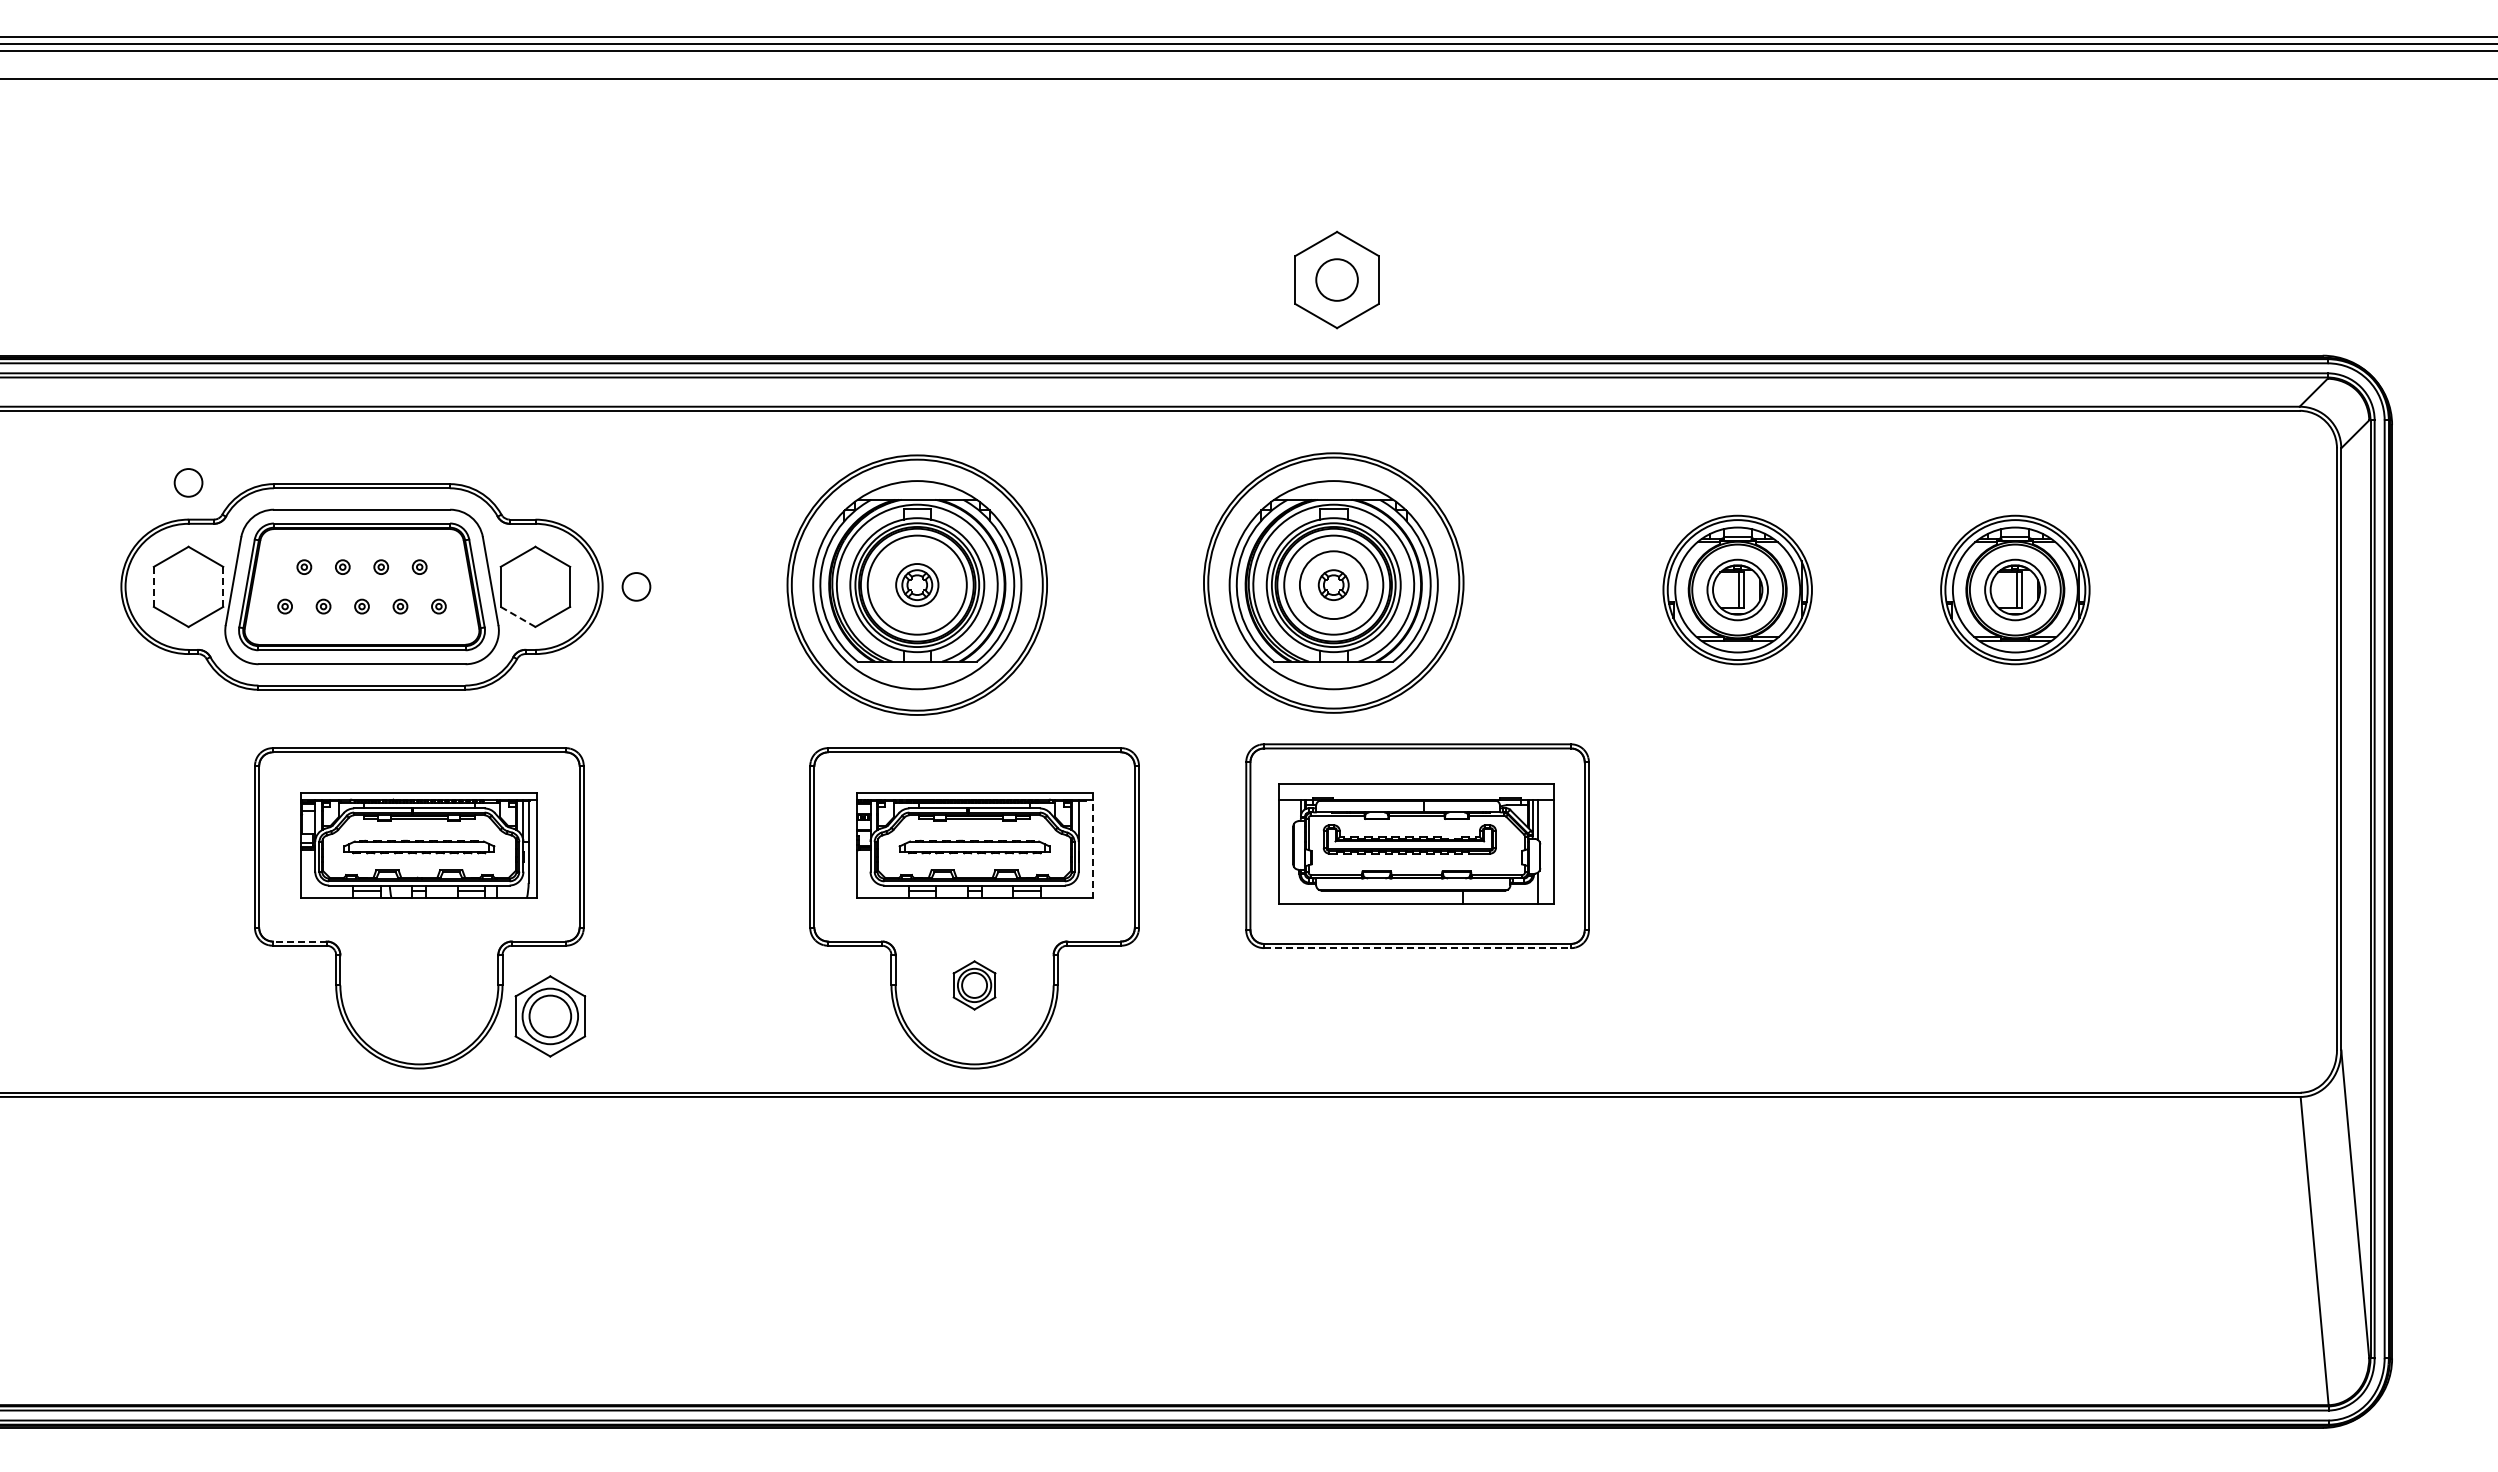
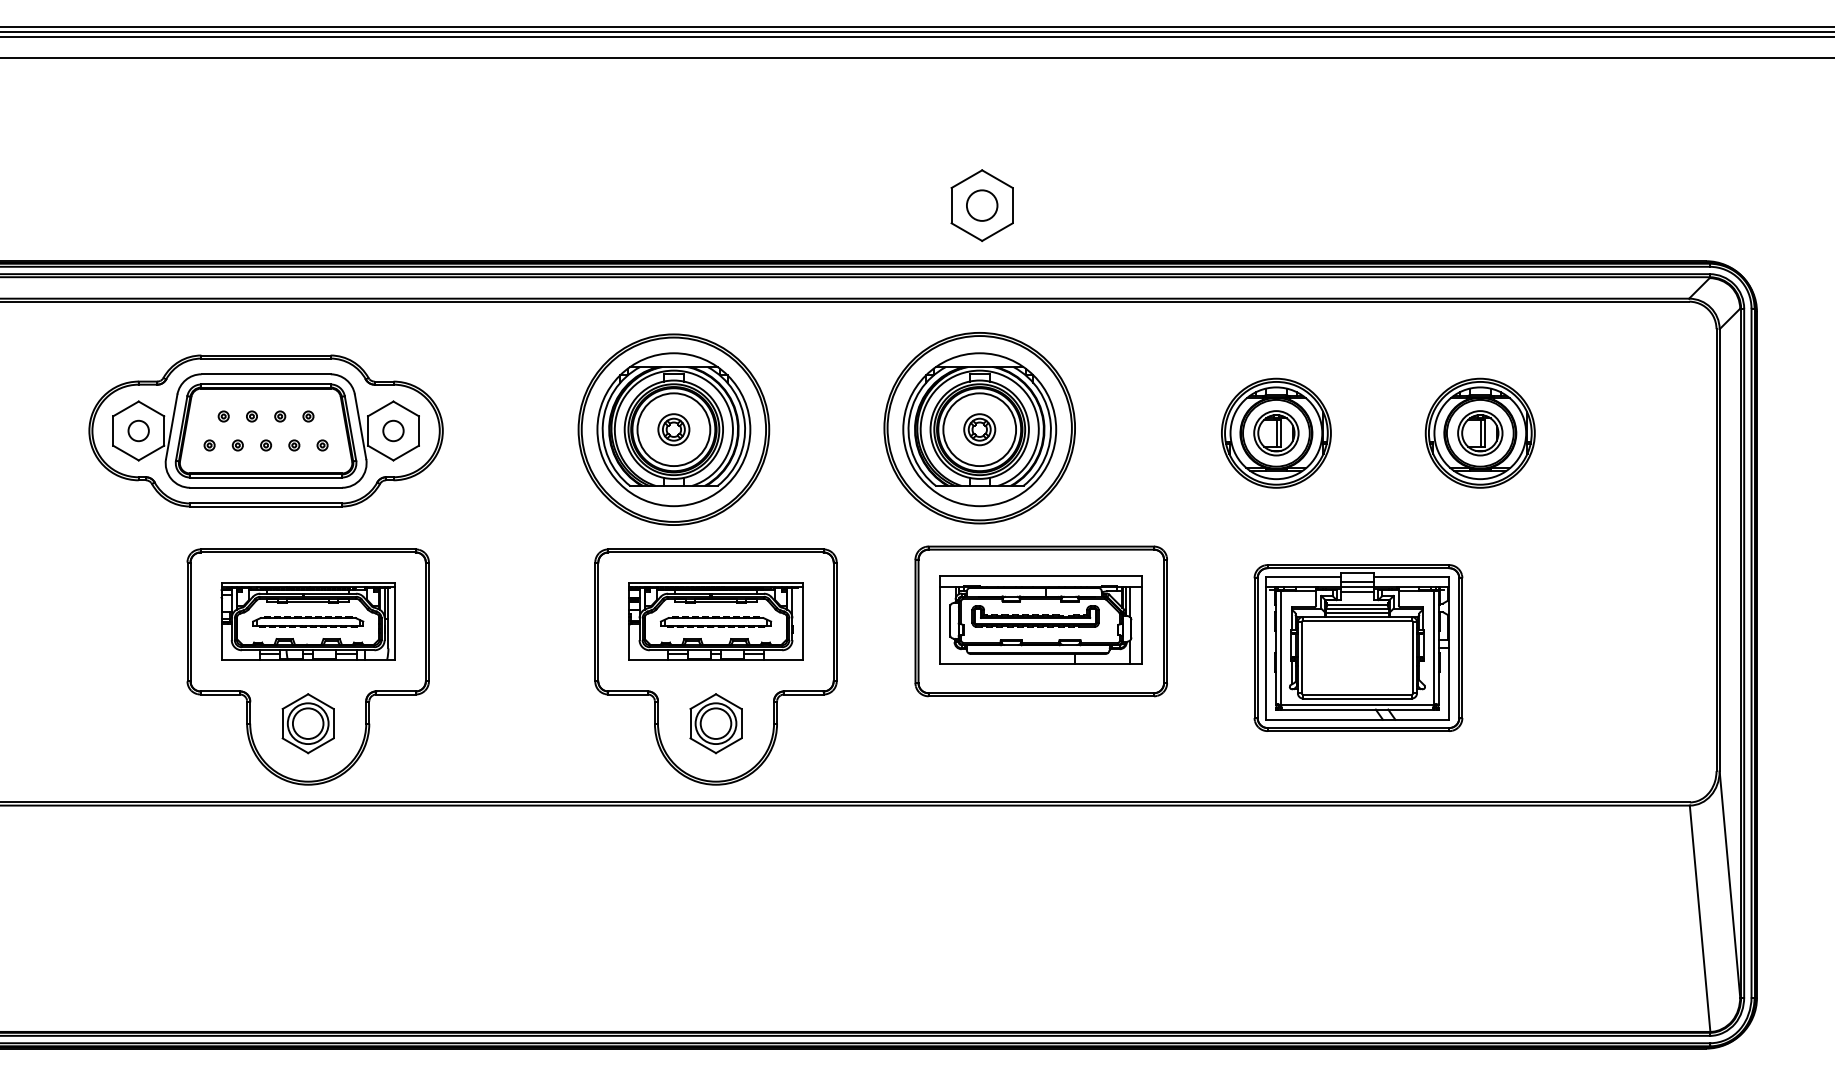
circle: (188, 482) -> (138, 430), moved
circle: (1333, 585) -> (979, 429), size x0.62
line: (223, 586) -> (164, 430), dashed -> solid
circle: (636, 586) -> (393, 430), moved
line: (153, 587) -> (112, 431), dashed -> solid
line: (518, 617) -> (381, 453), dashed -> solid
line: (1092, 846) -> (802, 621), dashed -> solid
part: (1849, 882) -> (1358, 648), added
line: (299, 941) -> (220, 691), dashed -> solid
line: (1418, 948) -> (1041, 696), dashed -> solid
part: (974, 985) -> (715, 723), size x1.67
part: (550, 1016) -> (308, 723), moved

